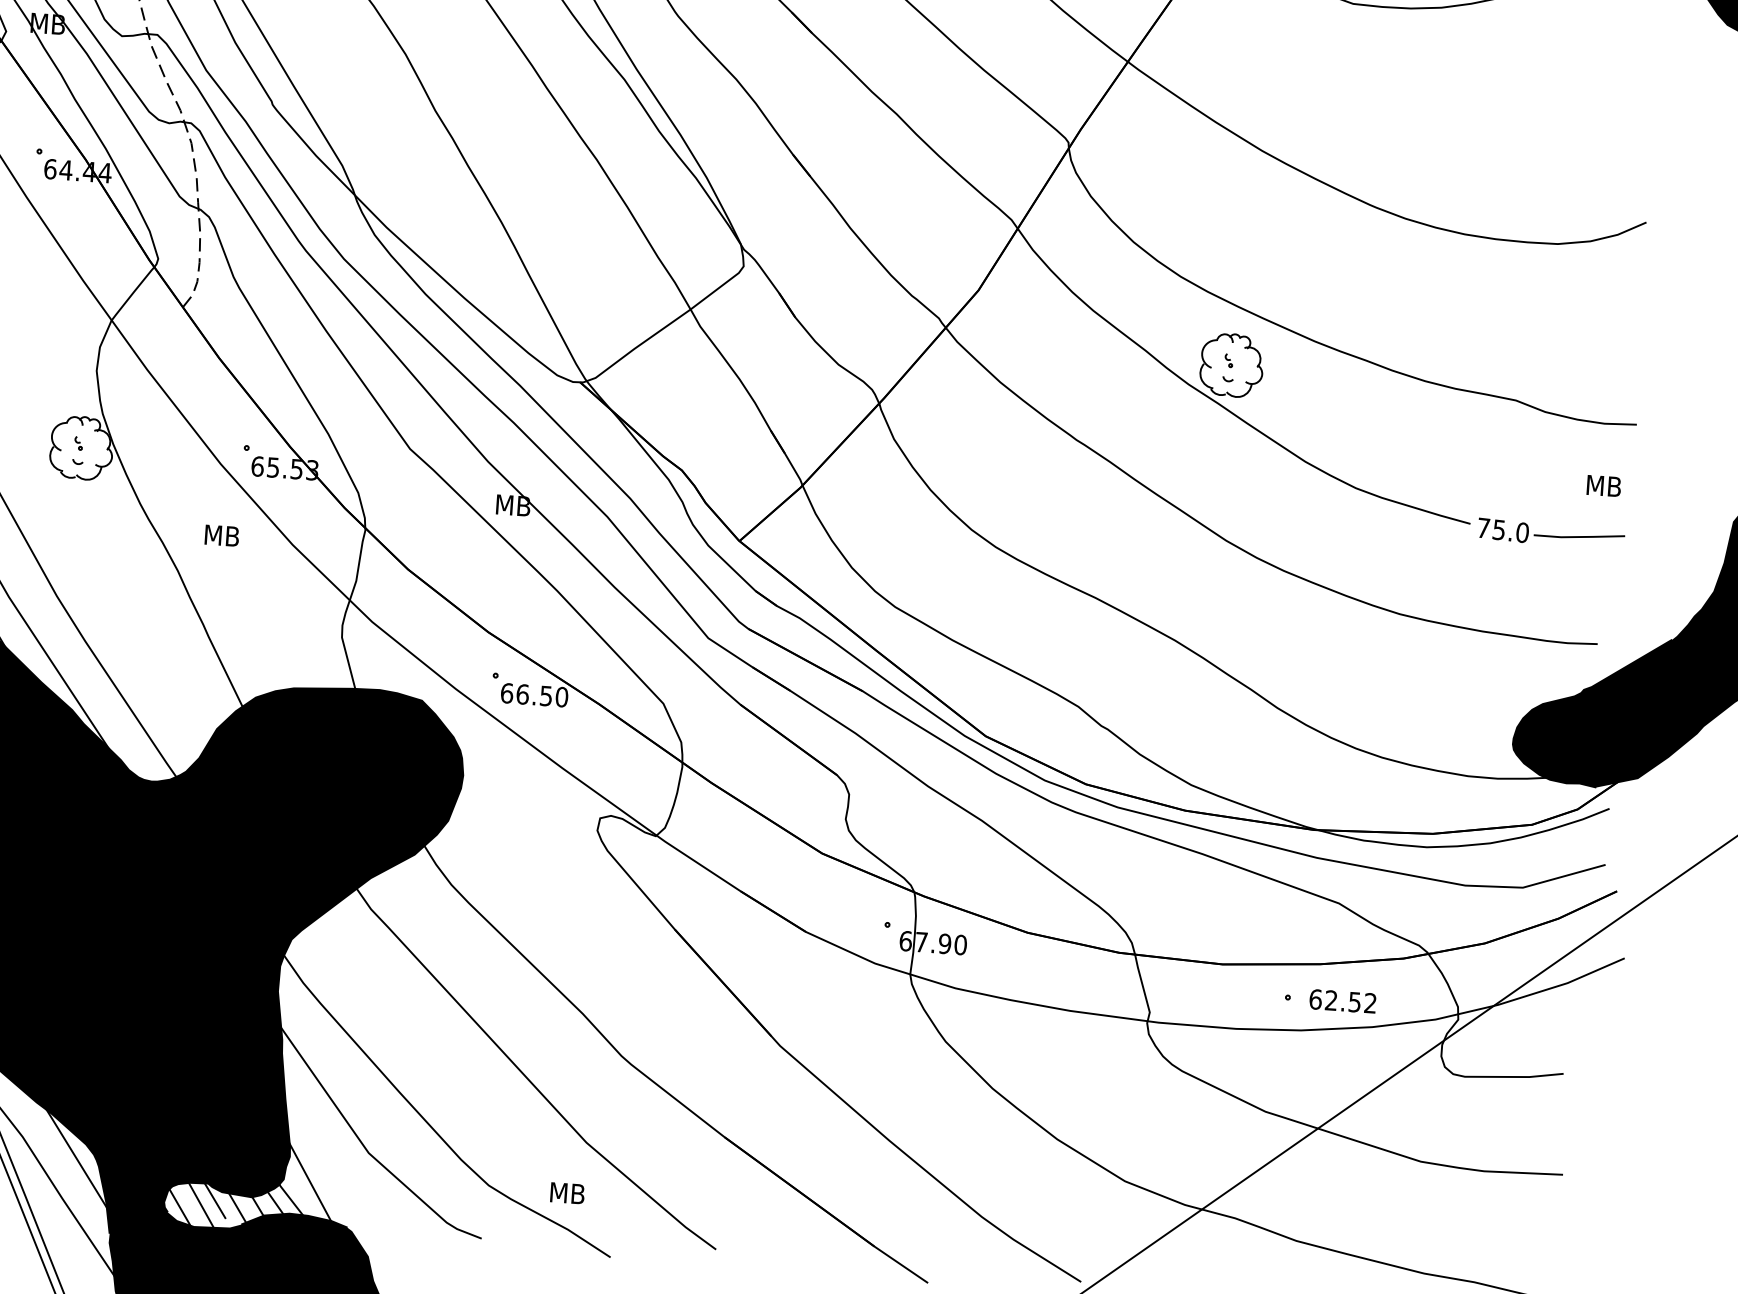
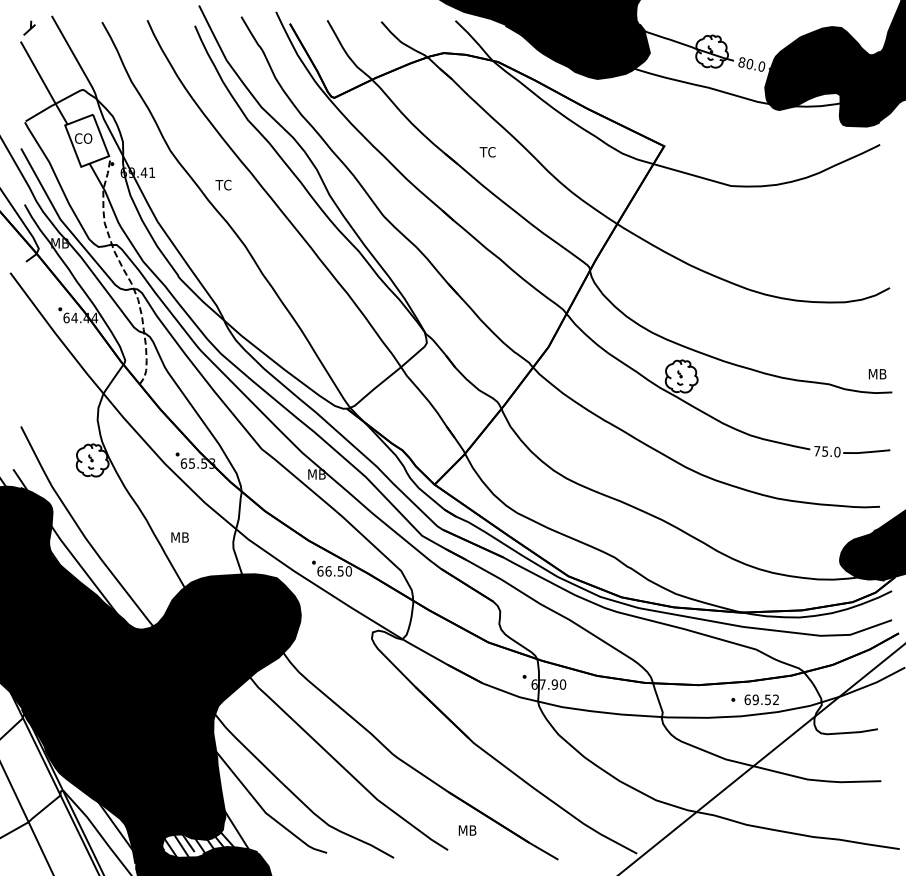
text: (1603, 486) -> (877, 374), moved
text: (220, 535) -> (179, 537), moved
text: (1330, 999) -> (755, 699), 62.52 -> 69.52
text: (567, 1193) -> (467, 830), moved

